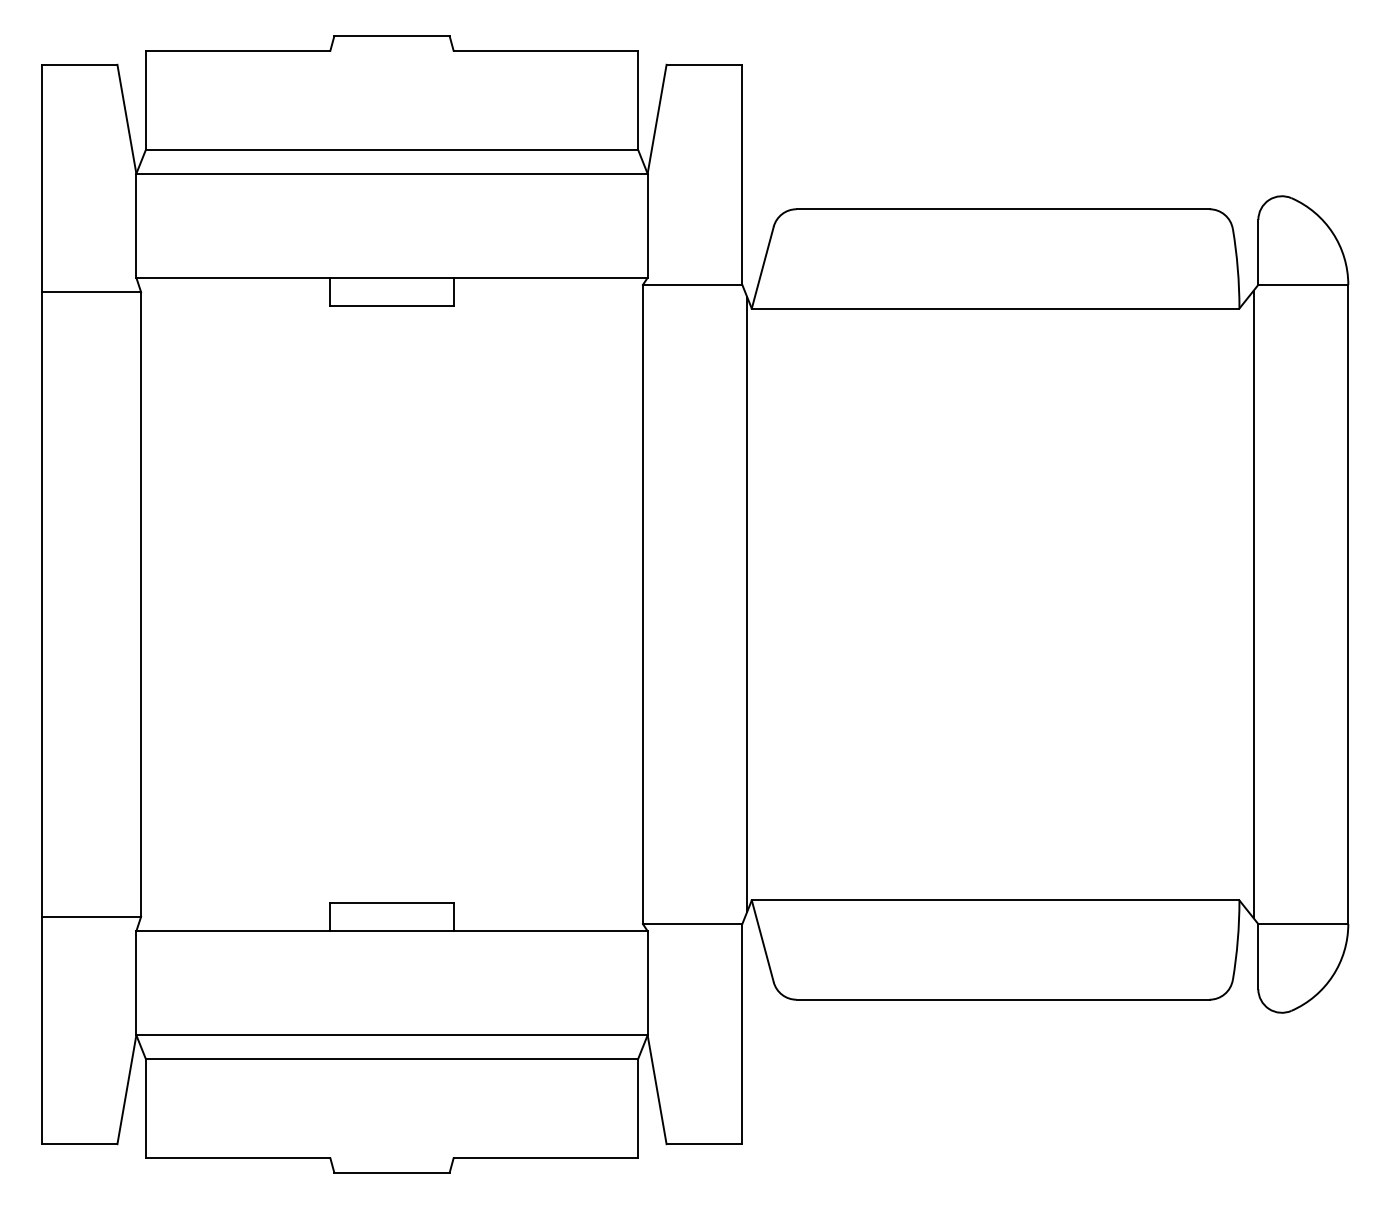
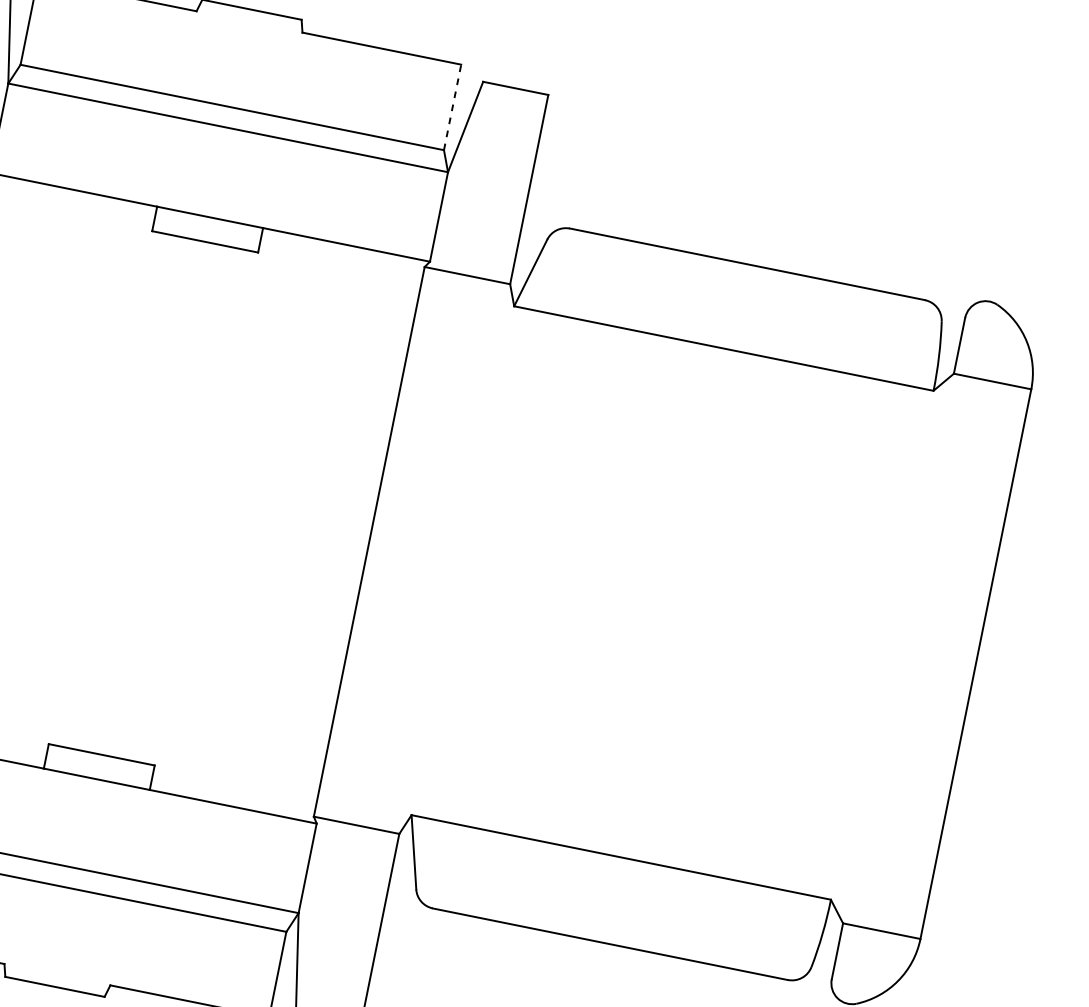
line: (638, 100) -> (452, 107), solid -> dashed
line: (747, 604) -> (459, 559), removed
line: (1253, 604) -> (894, 647), removed

